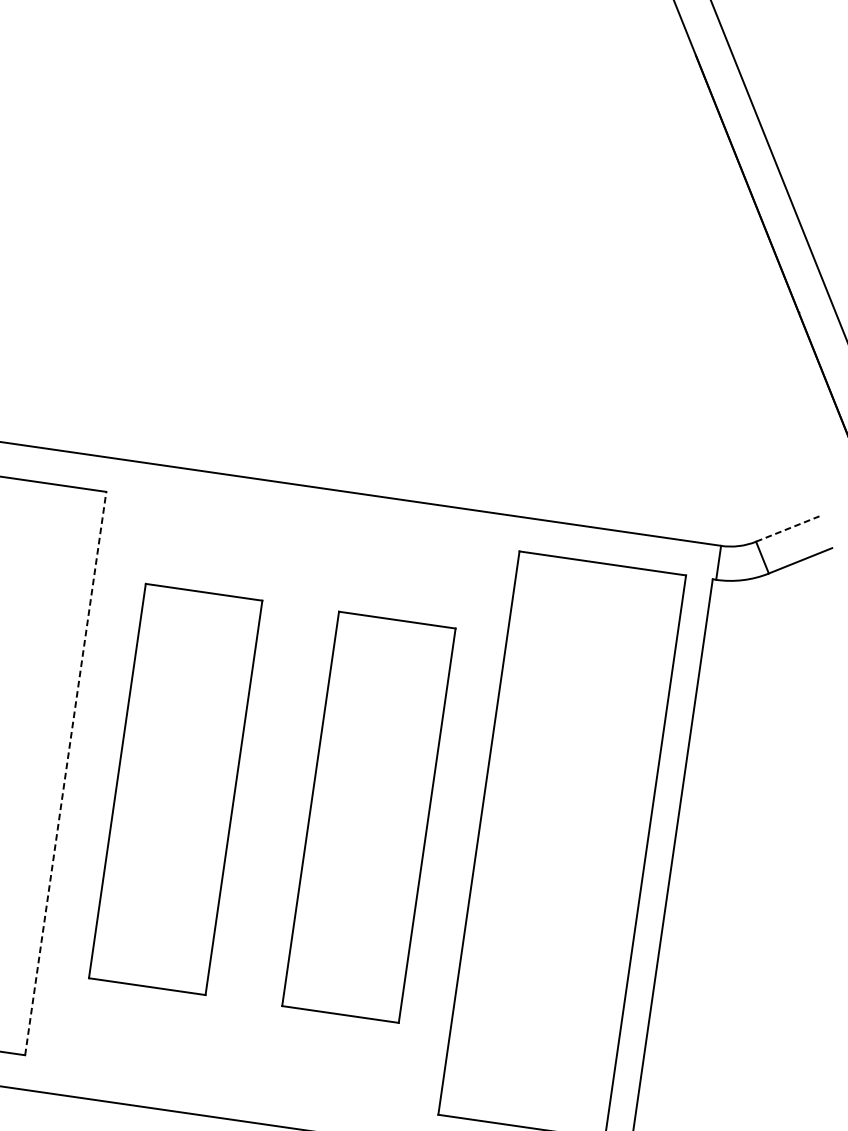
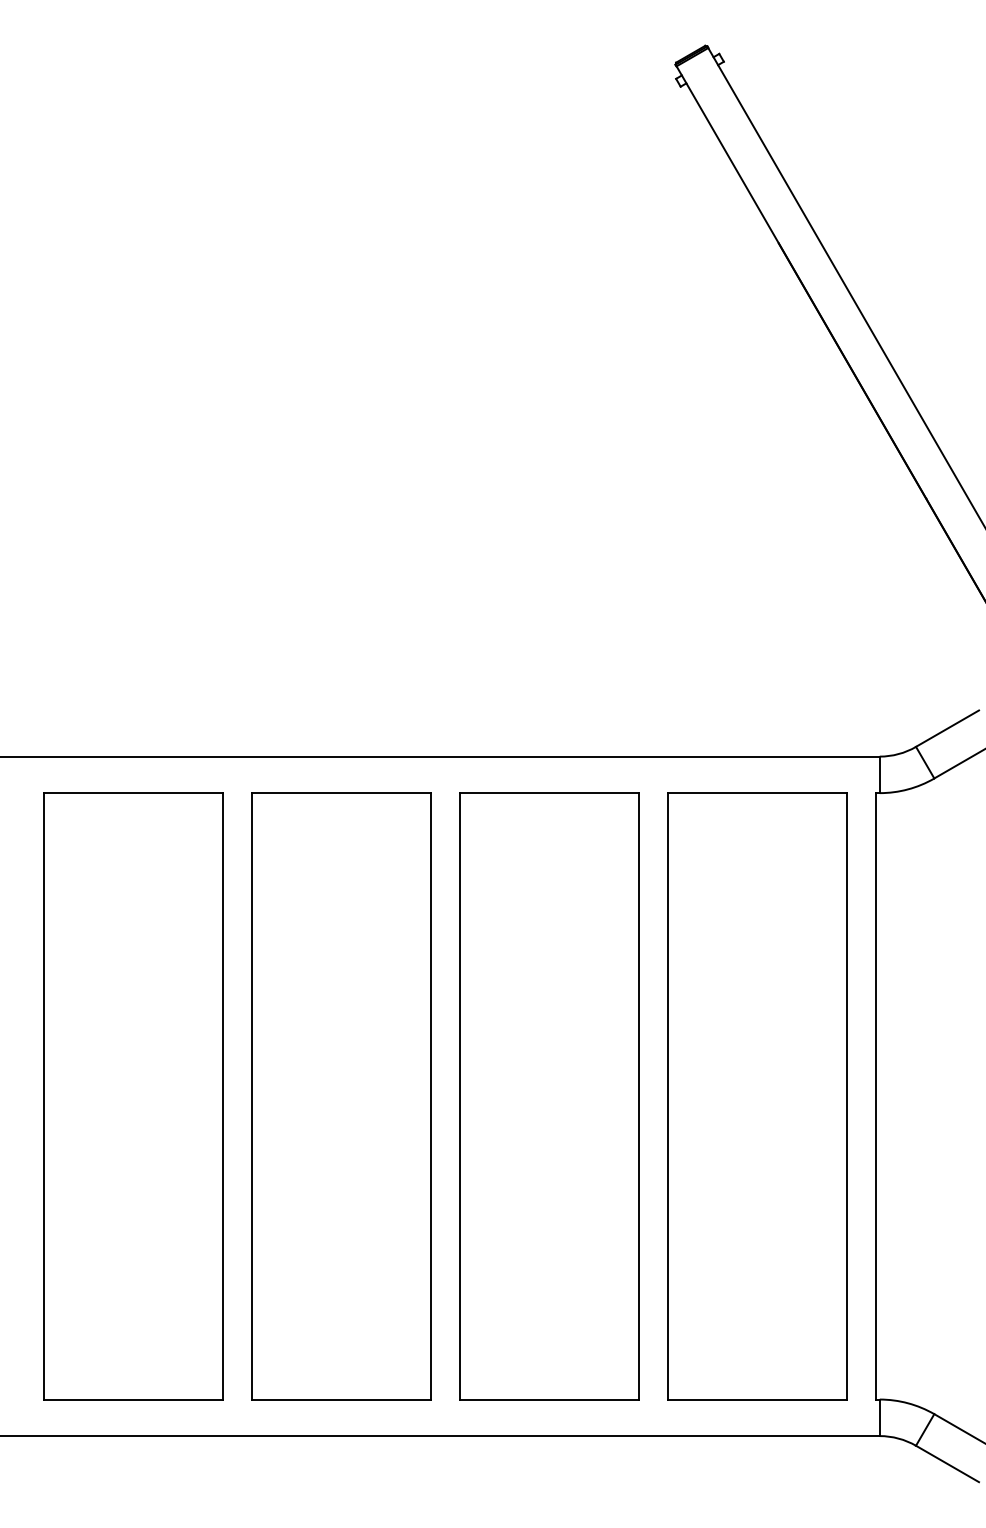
line: (787, 528) -> (947, 728), dashed -> solid
line: (66, 772) -> (223, 1095), dashed -> solid
part: (175, 789) -> (341, 1096), size x1.43
part: (368, 817) -> (549, 1096), size x1.43

